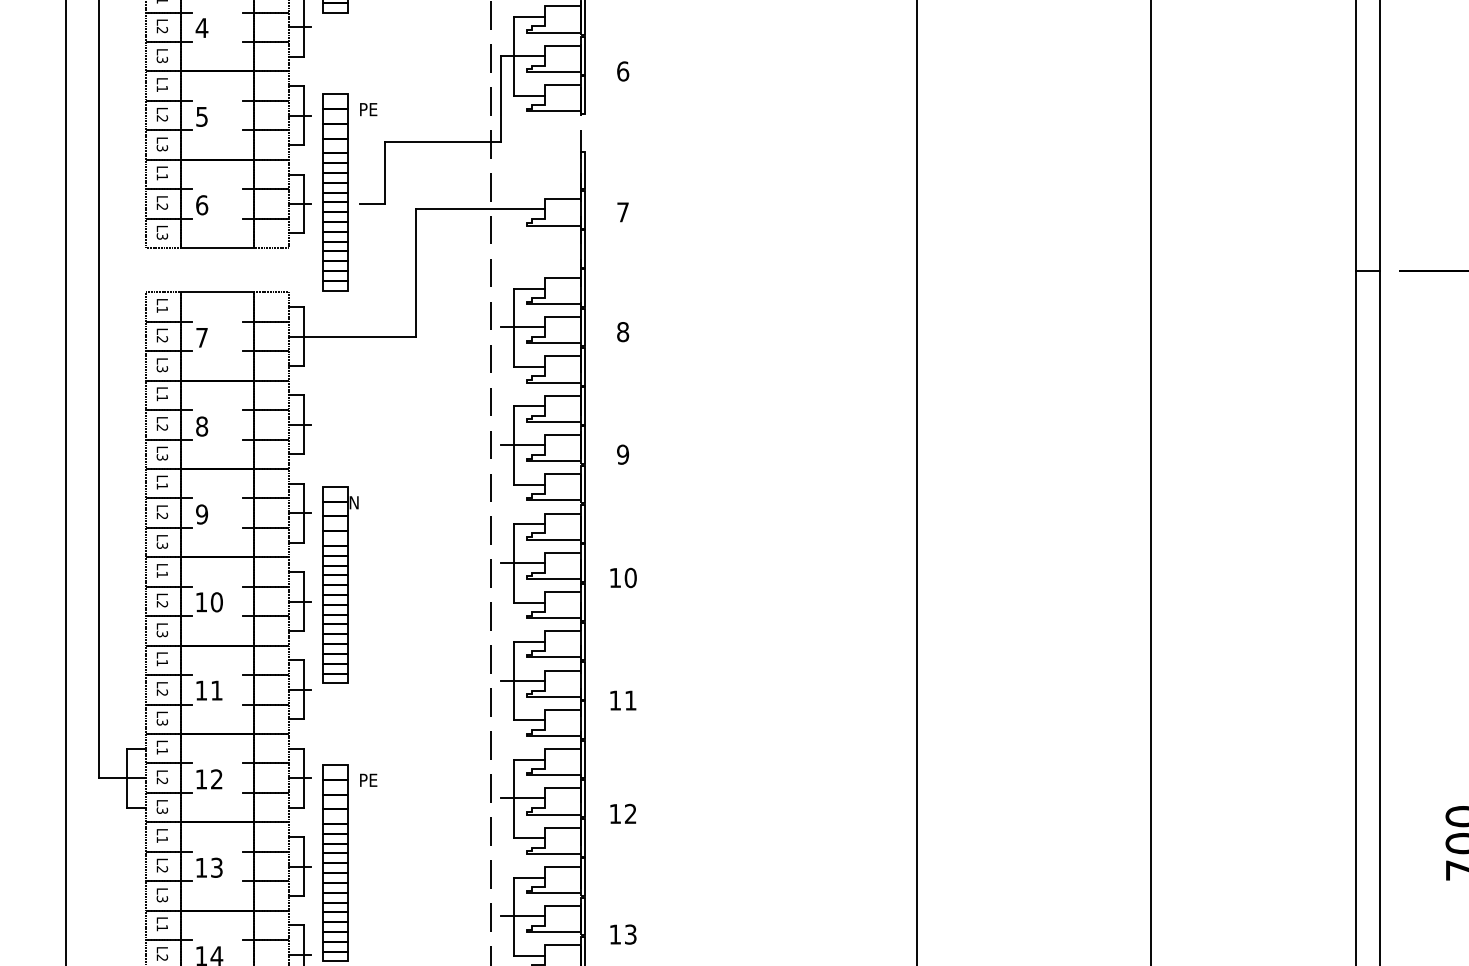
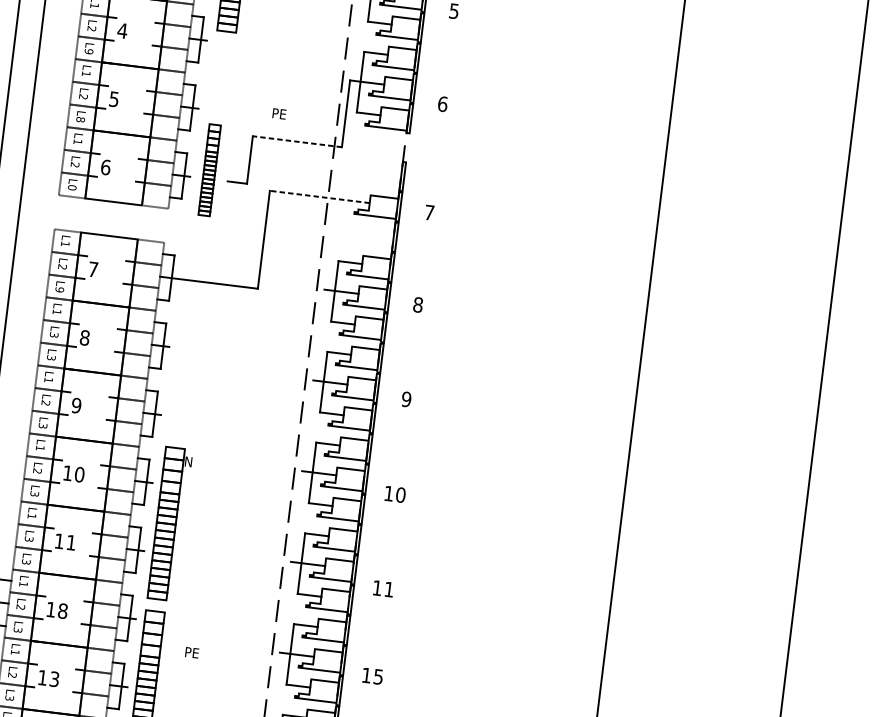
text: (161, 59) -> (88, 51), L3 -> L9
text: (368, 109) -> (279, 113), moved
line: (442, 142) -> (297, 141), solid -> dashed
text: (161, 147) -> (80, 119), L3 -> L8
part: (335, 192) -> (209, 170), size x0.6
line: (480, 209) -> (319, 197), solid -> dashed
text: (161, 236) -> (71, 187), L3 -> L0
text: (161, 368) -> (59, 289), L3 -> L9
text: (161, 427) -> (53, 334), L2 -> L3
part: (340, 584) -> (170, 523), moved
text: (161, 692) -> (28, 538), L2 -> L3
text: (216, 779) -> (62, 611), 12 -> 18
text: (368, 779) -> (192, 652), moved
text: (630, 813) -> (378, 676), 12 -> 15

